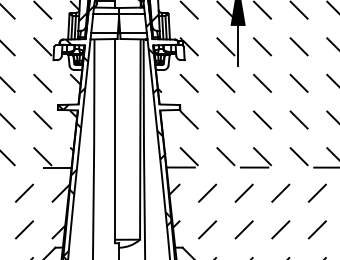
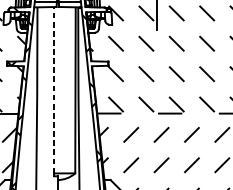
line: (114, 138) -> (54, 89), solid -> dashed

